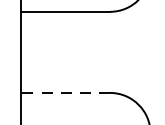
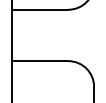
line: (64, 93) -> (39, 61), dashed -> solid

